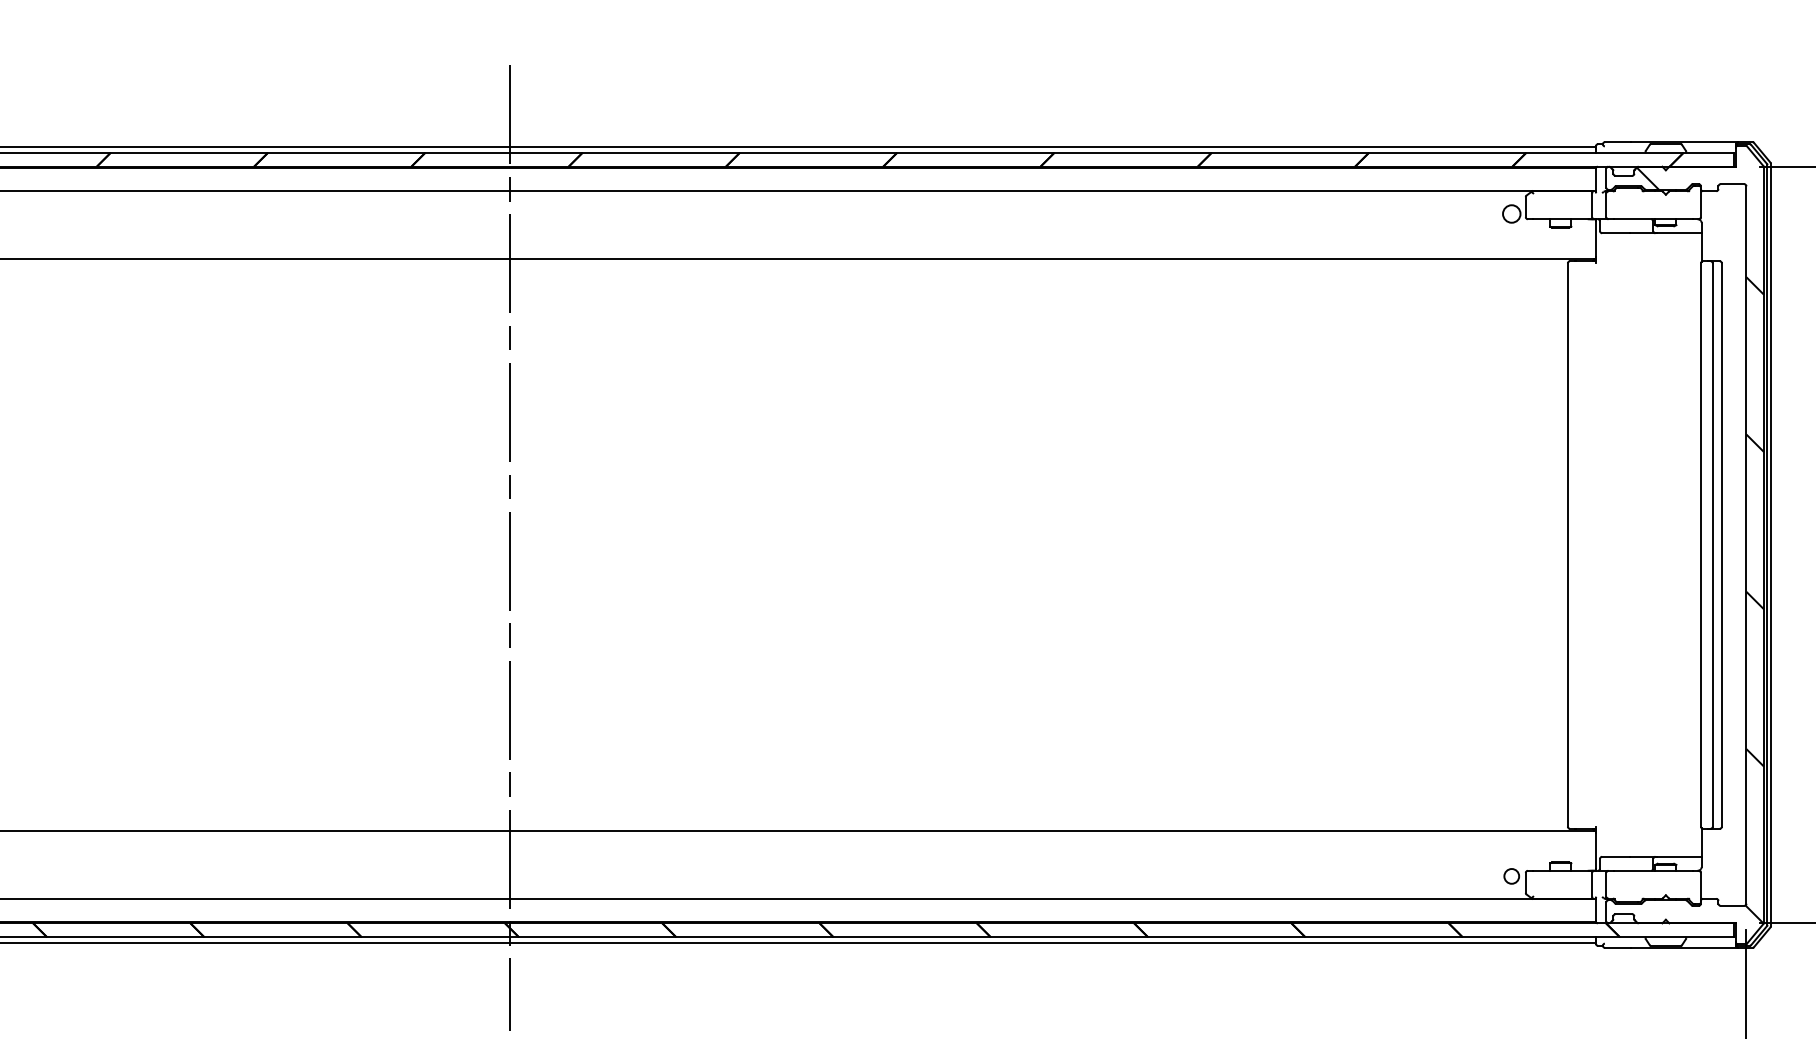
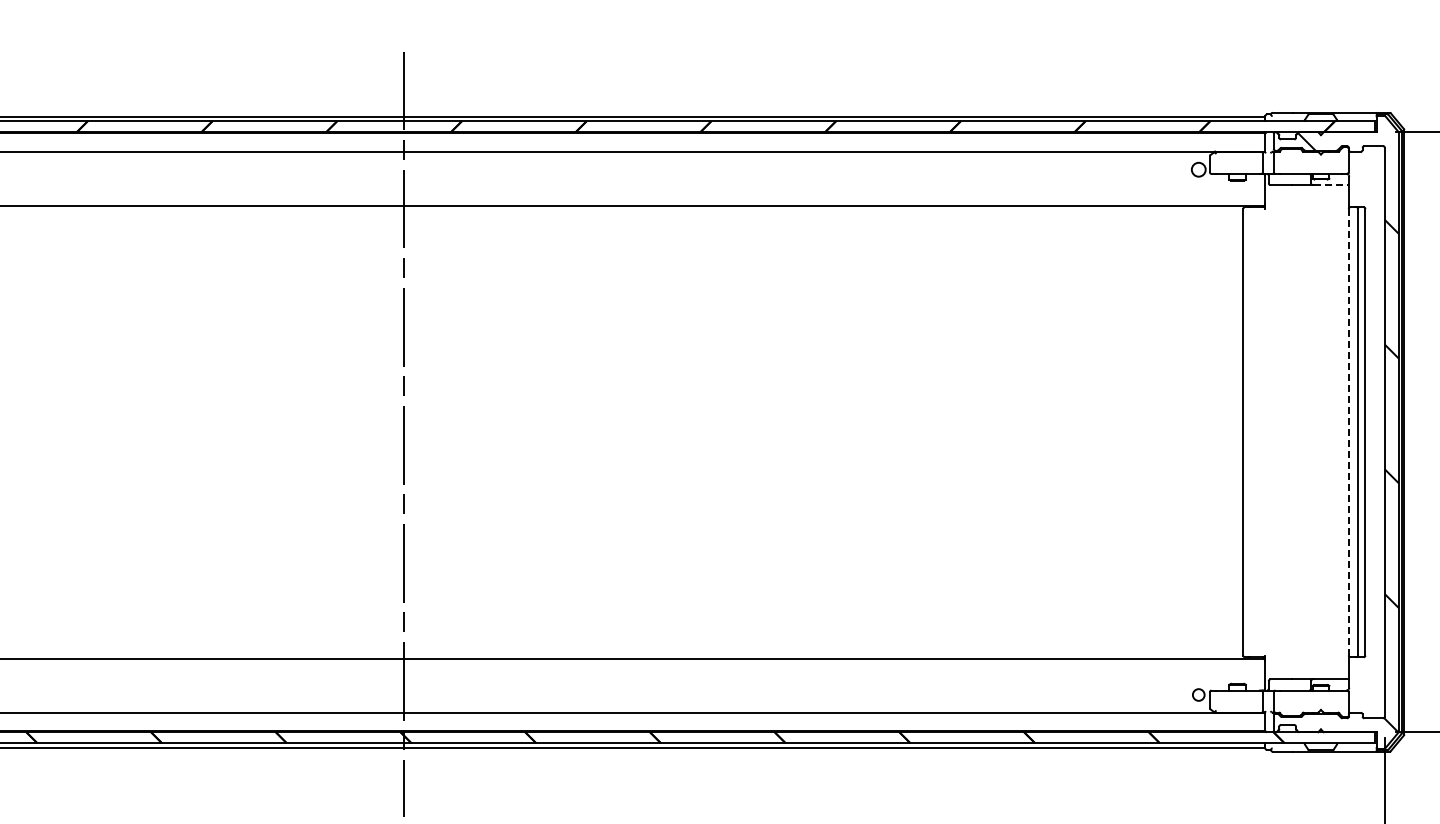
line: (1679, 233) -> (1331, 185), solid -> dashed
line: (1700, 545) -> (1348, 432), solid -> dashed

